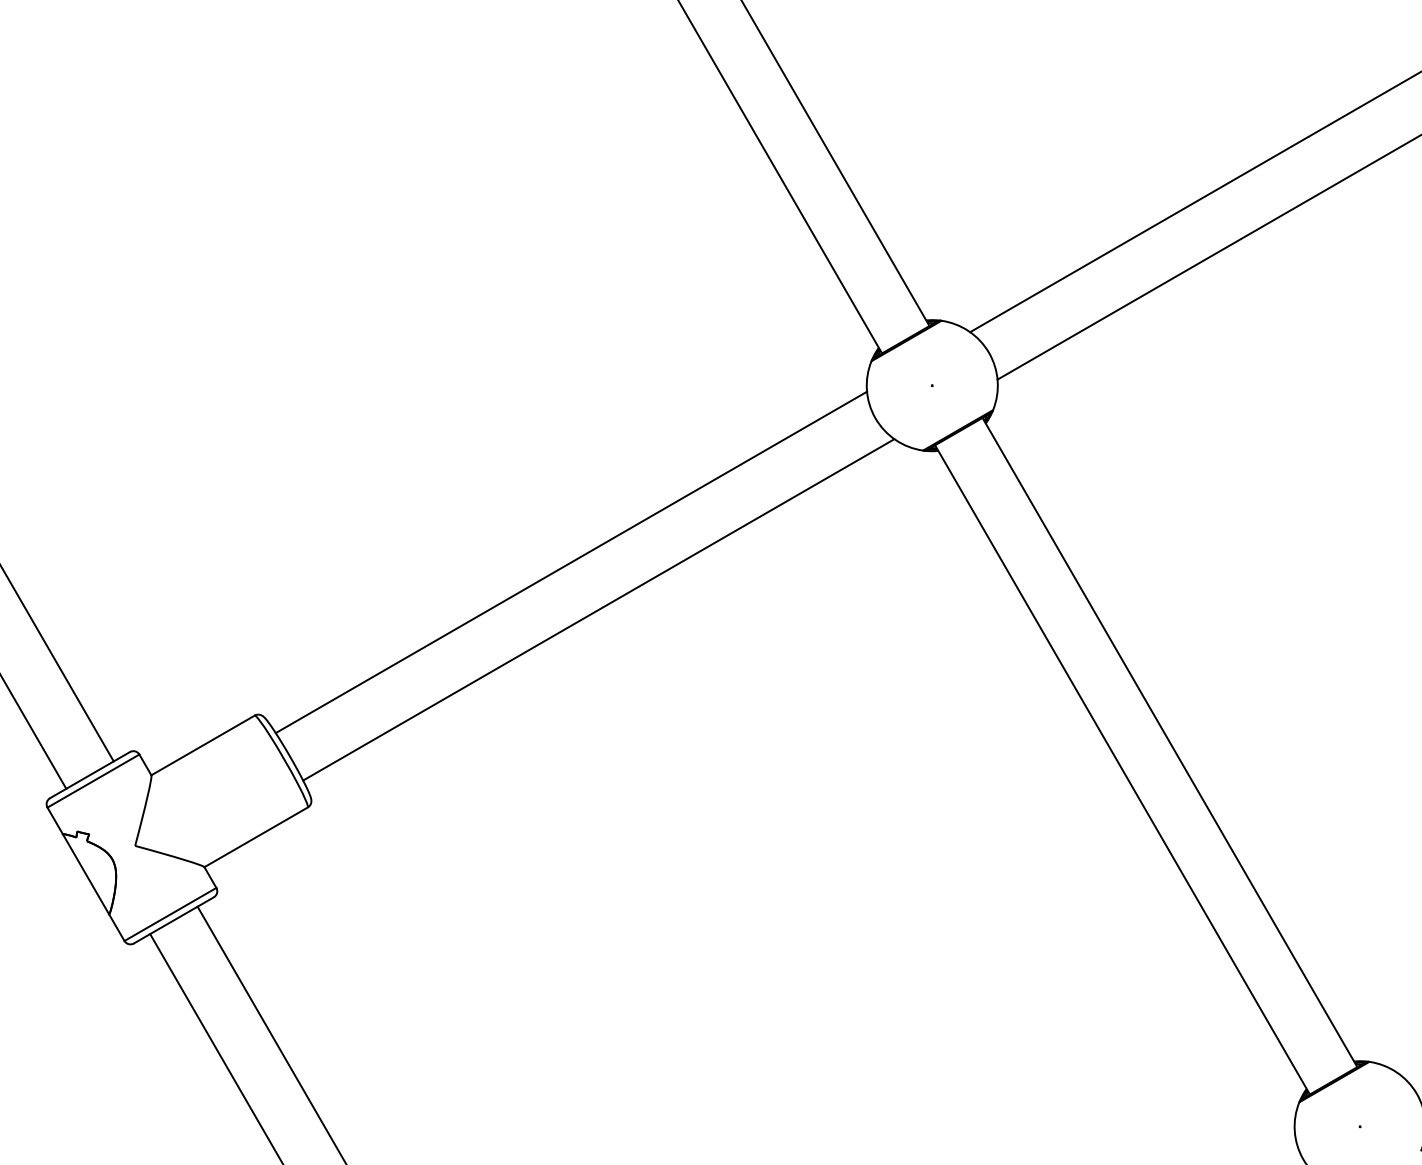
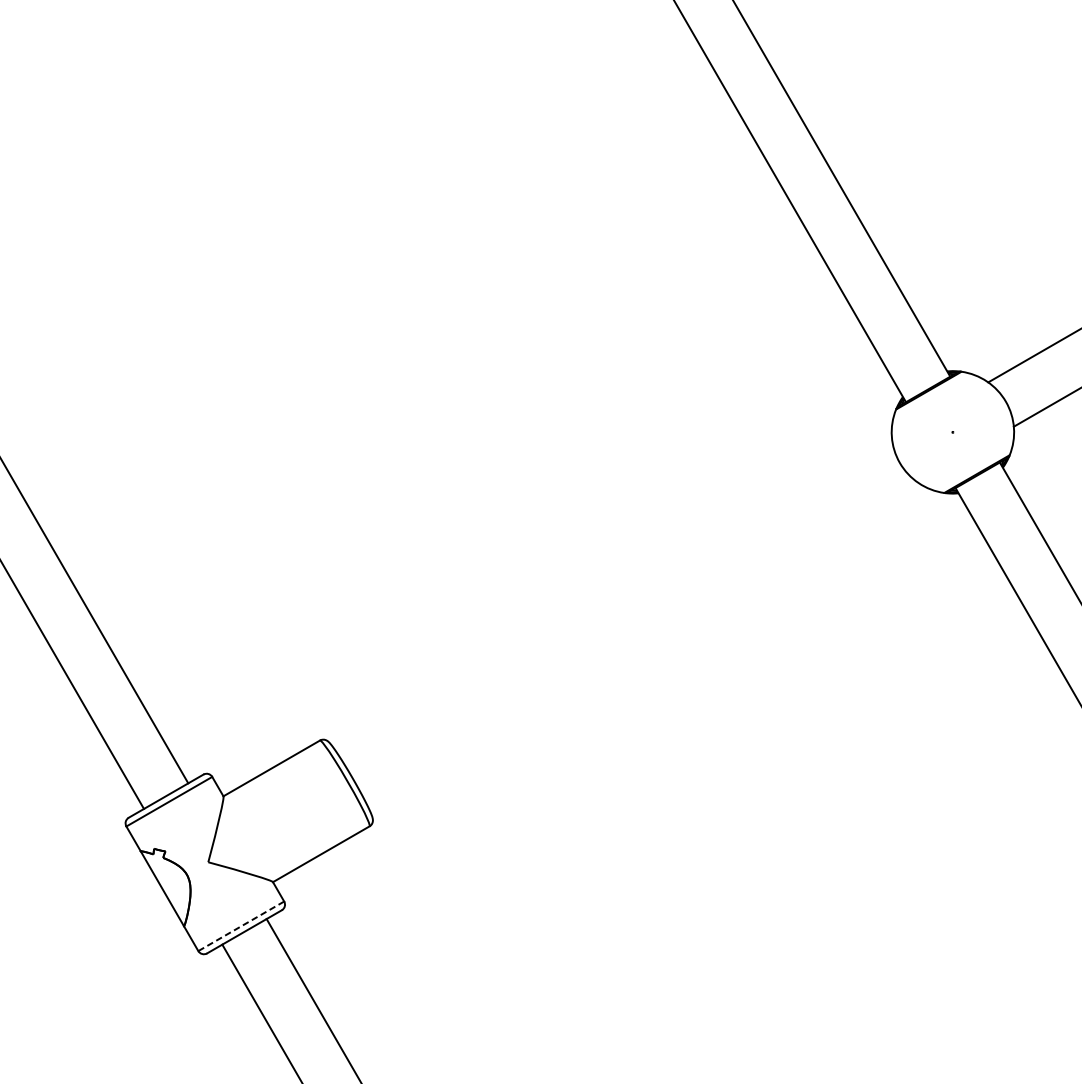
line: (571, 562) -> (615, 597), removed
line: (598, 609) -> (641, 641), removed
line: (170, 914) -> (241, 926), solid -> dashed

